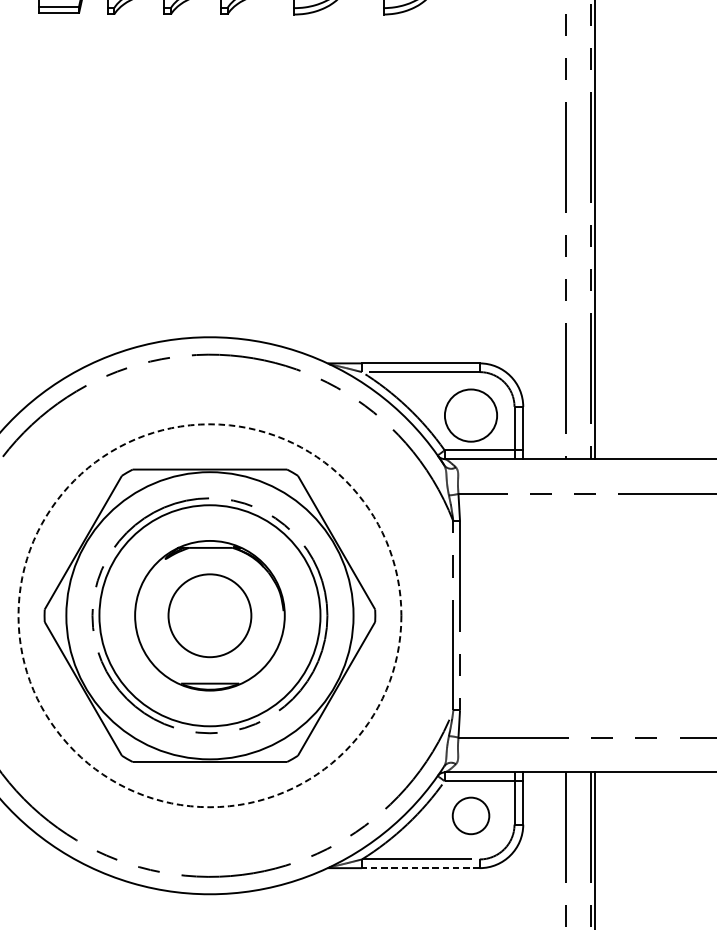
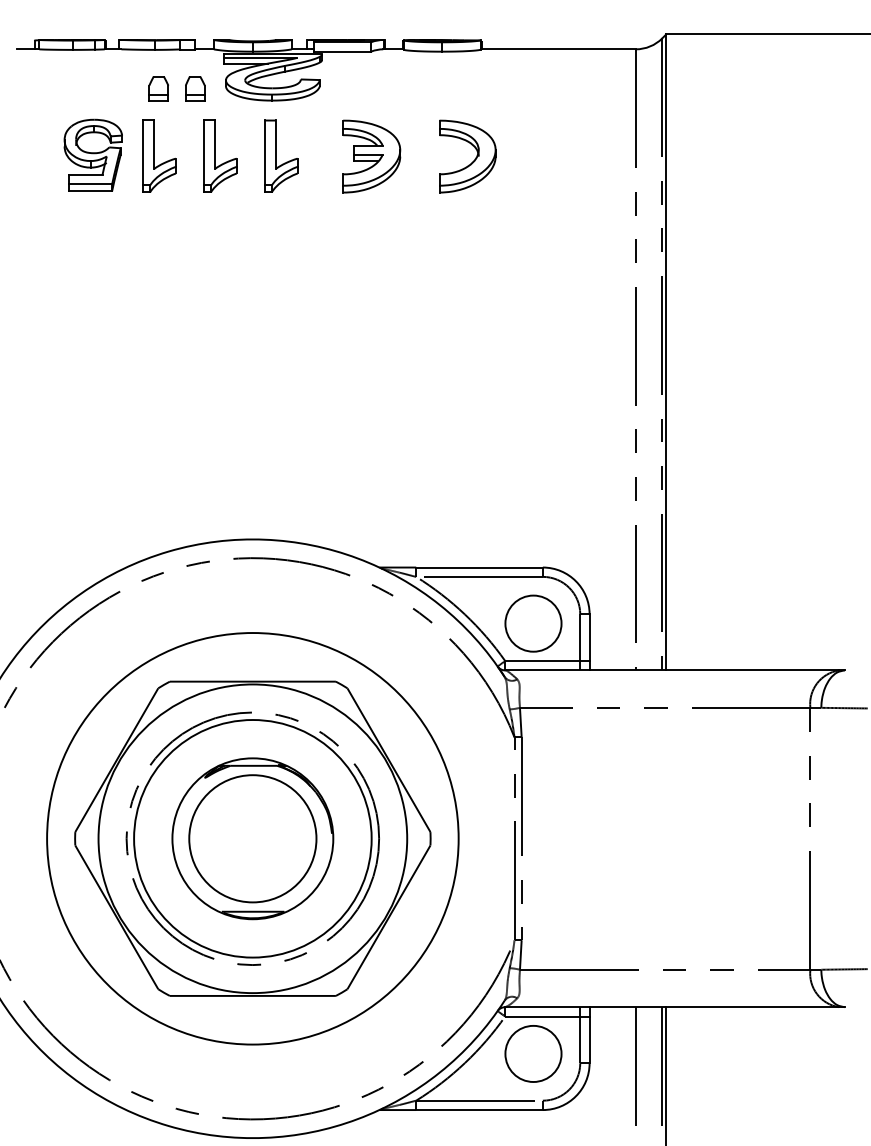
circle: (209, 615) -> (252, 838), dashed -> solid
circle: (209, 615) -> (252, 838), size x1.43
circle: (471, 815) -> (533, 1053), size x1.43
line: (420, 868) -> (479, 1110), dashed -> solid

